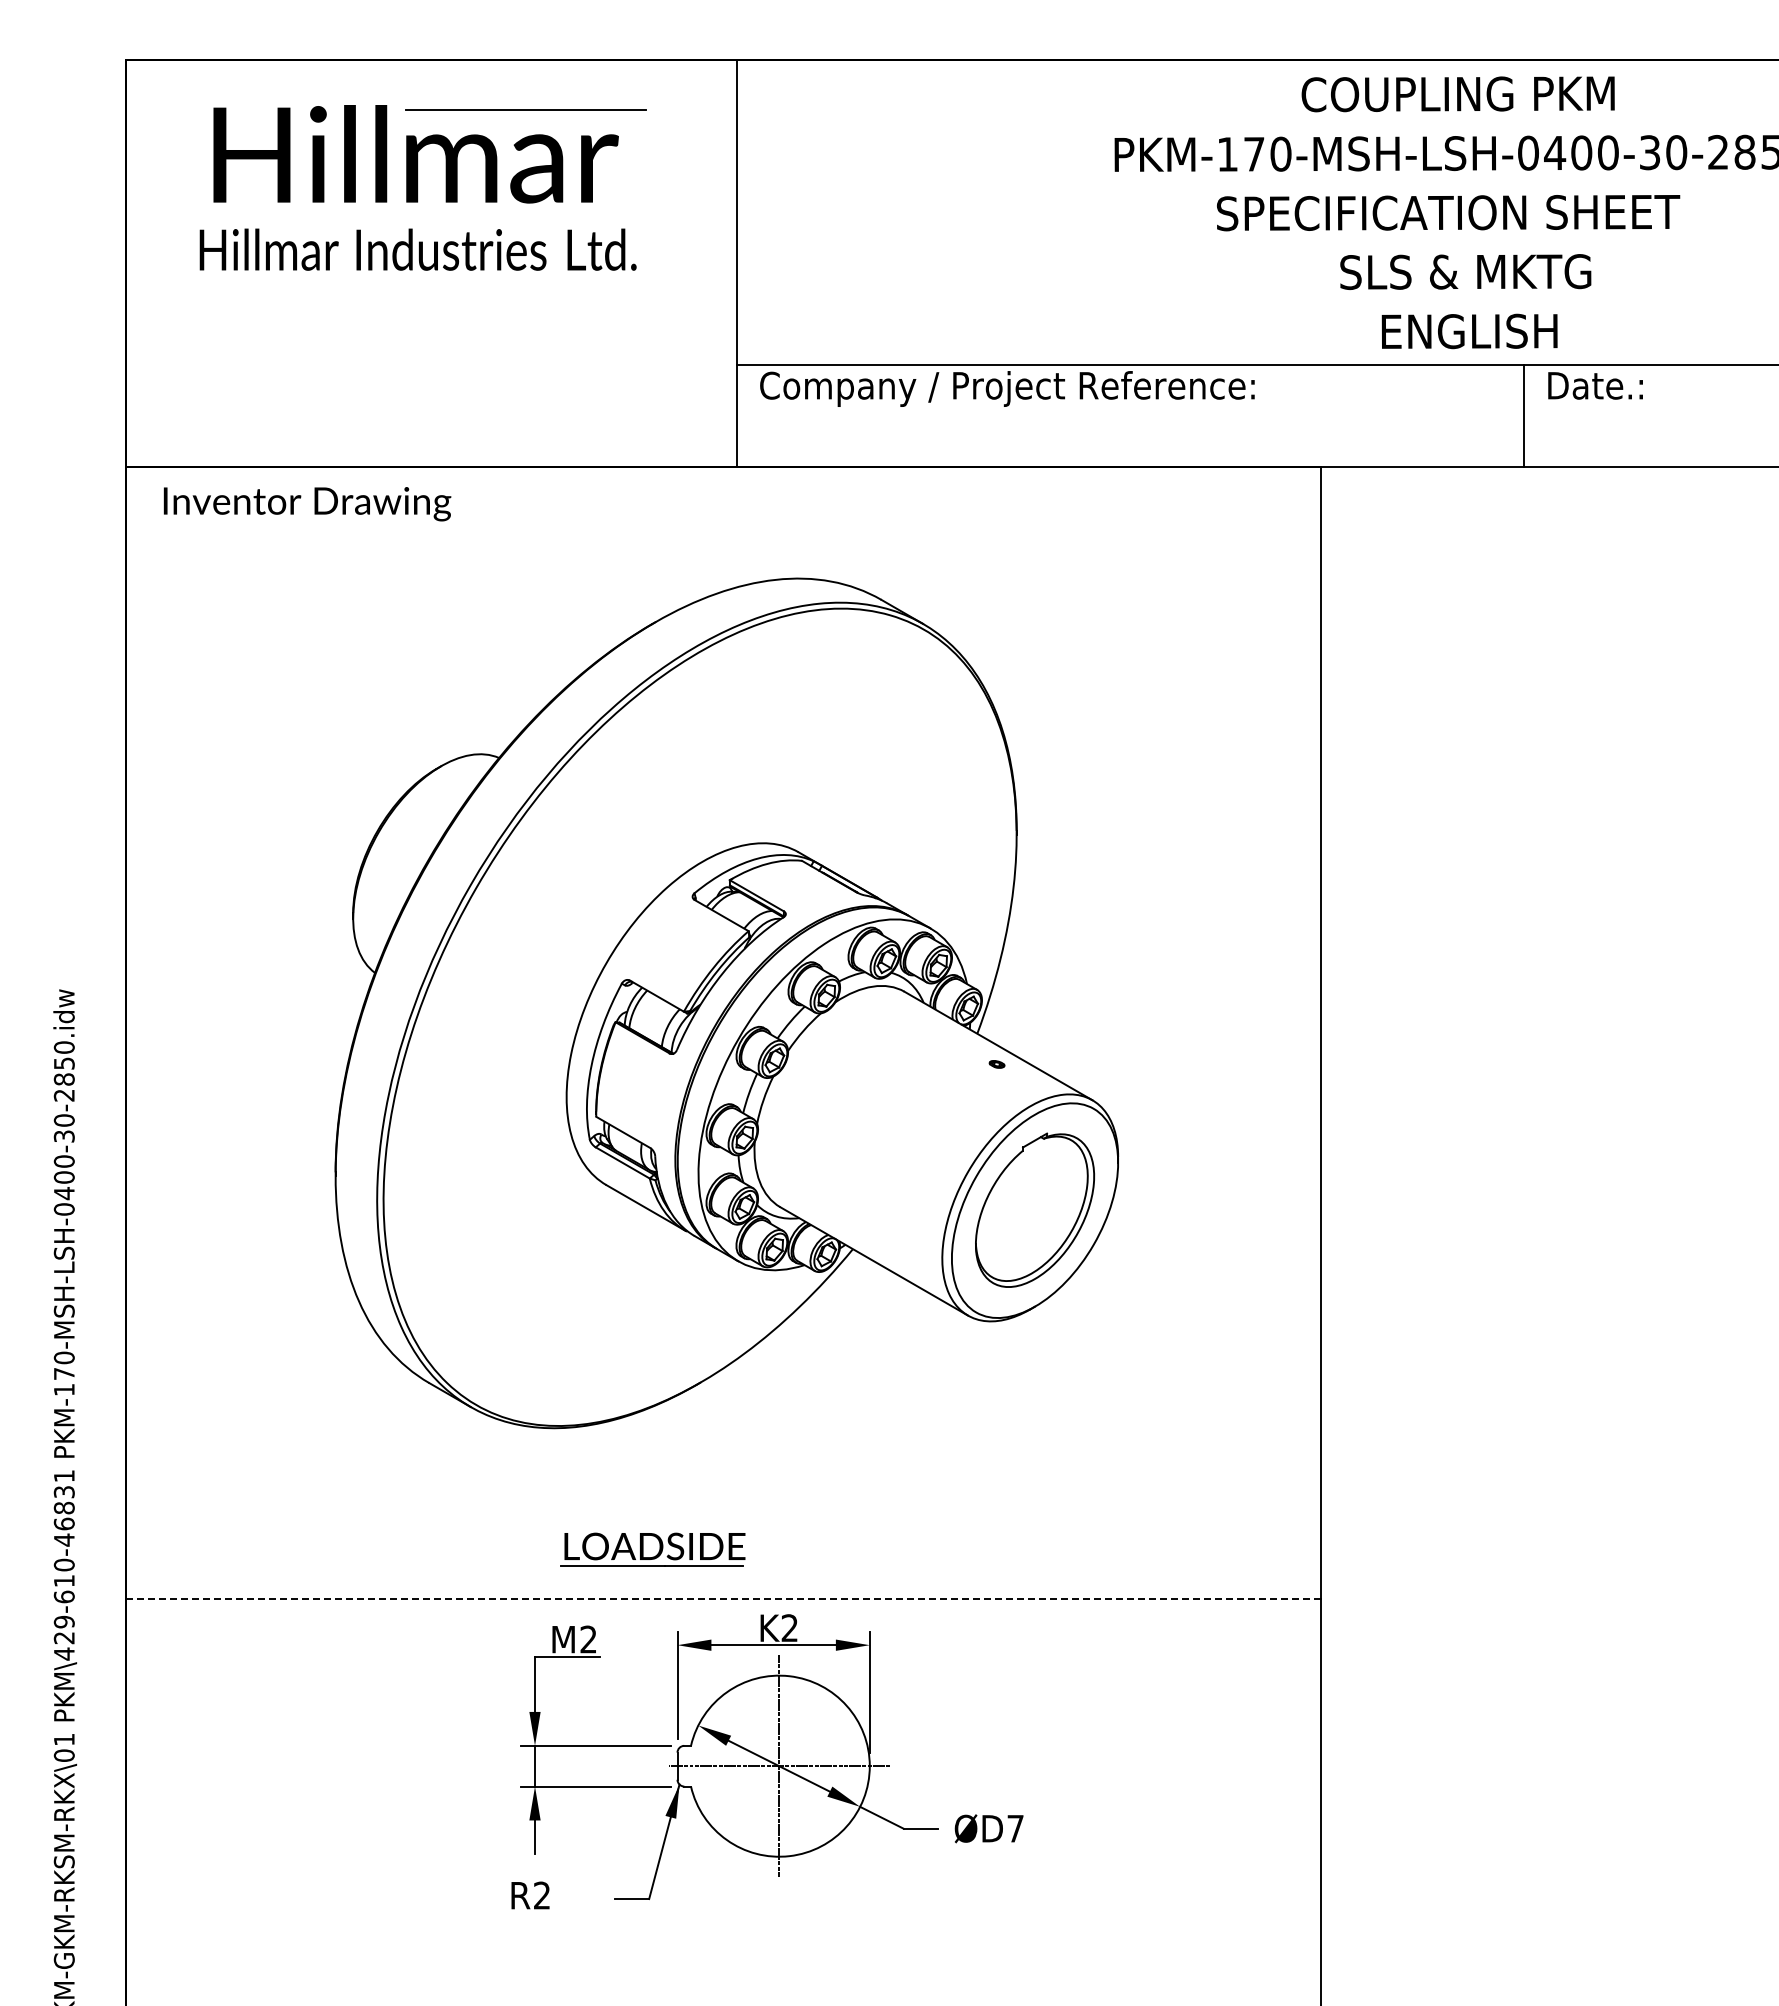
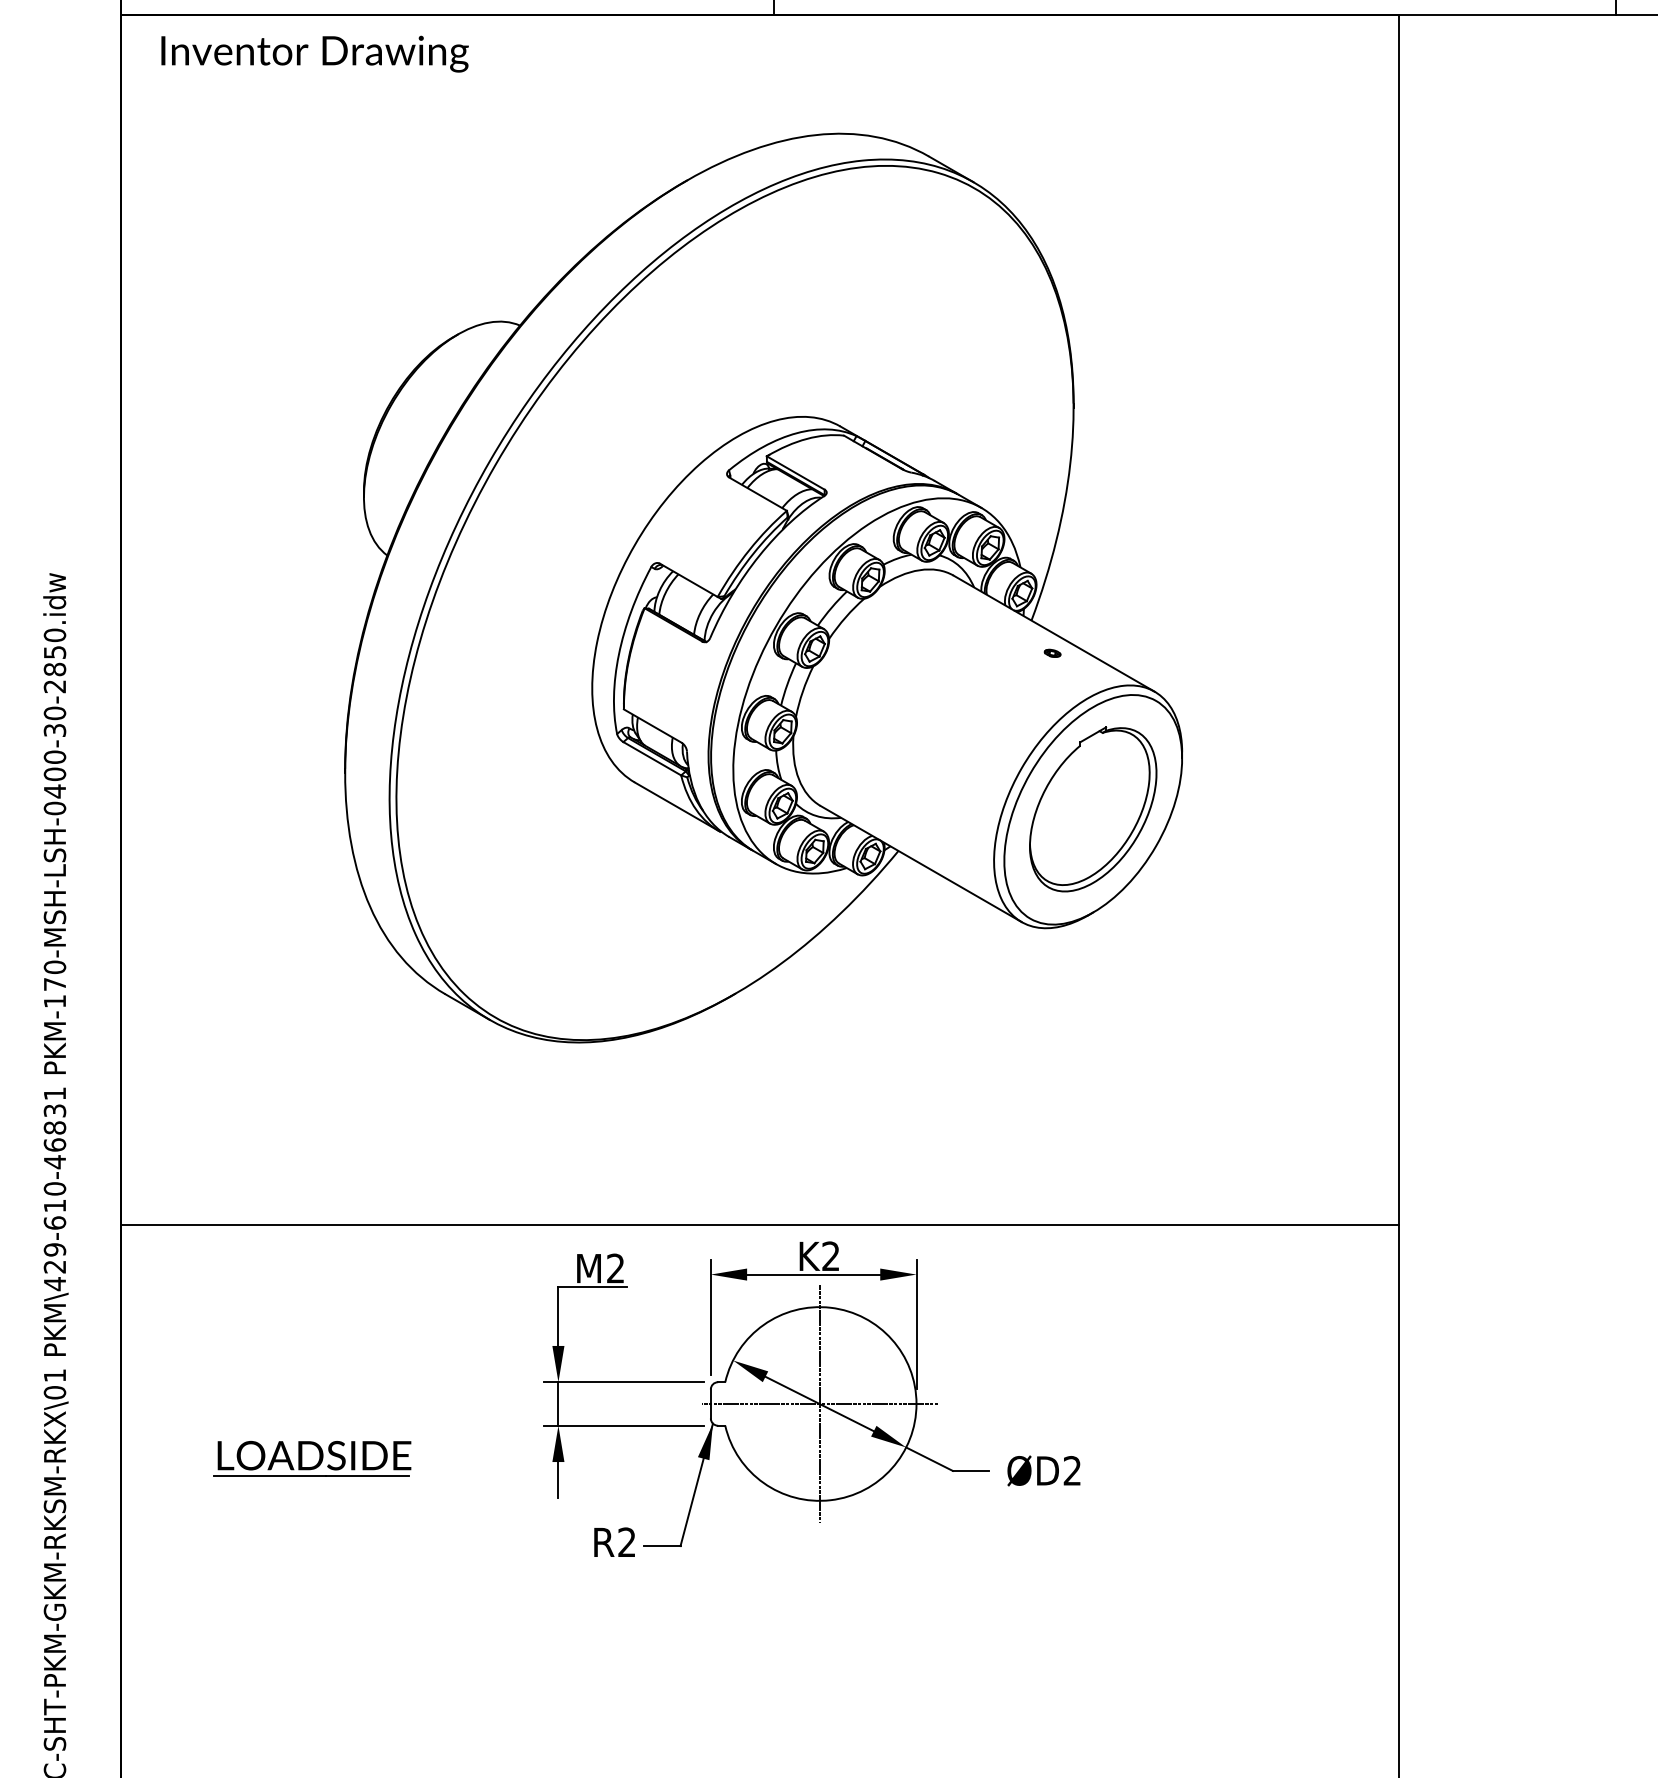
part: (652, 1549) -> (311, 1458), moved
line: (724, 1598) -> (761, 1224), dashed -> solid
text: (1015, 1828) -> (1072, 1470), ØD7 -> ØD2
text: (530, 1895) -> (614, 1542), moved

